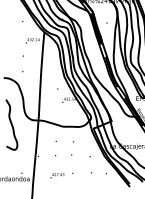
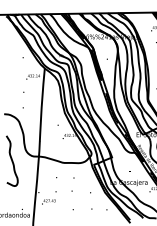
text: (57, 175) -> (48, 201), moved

